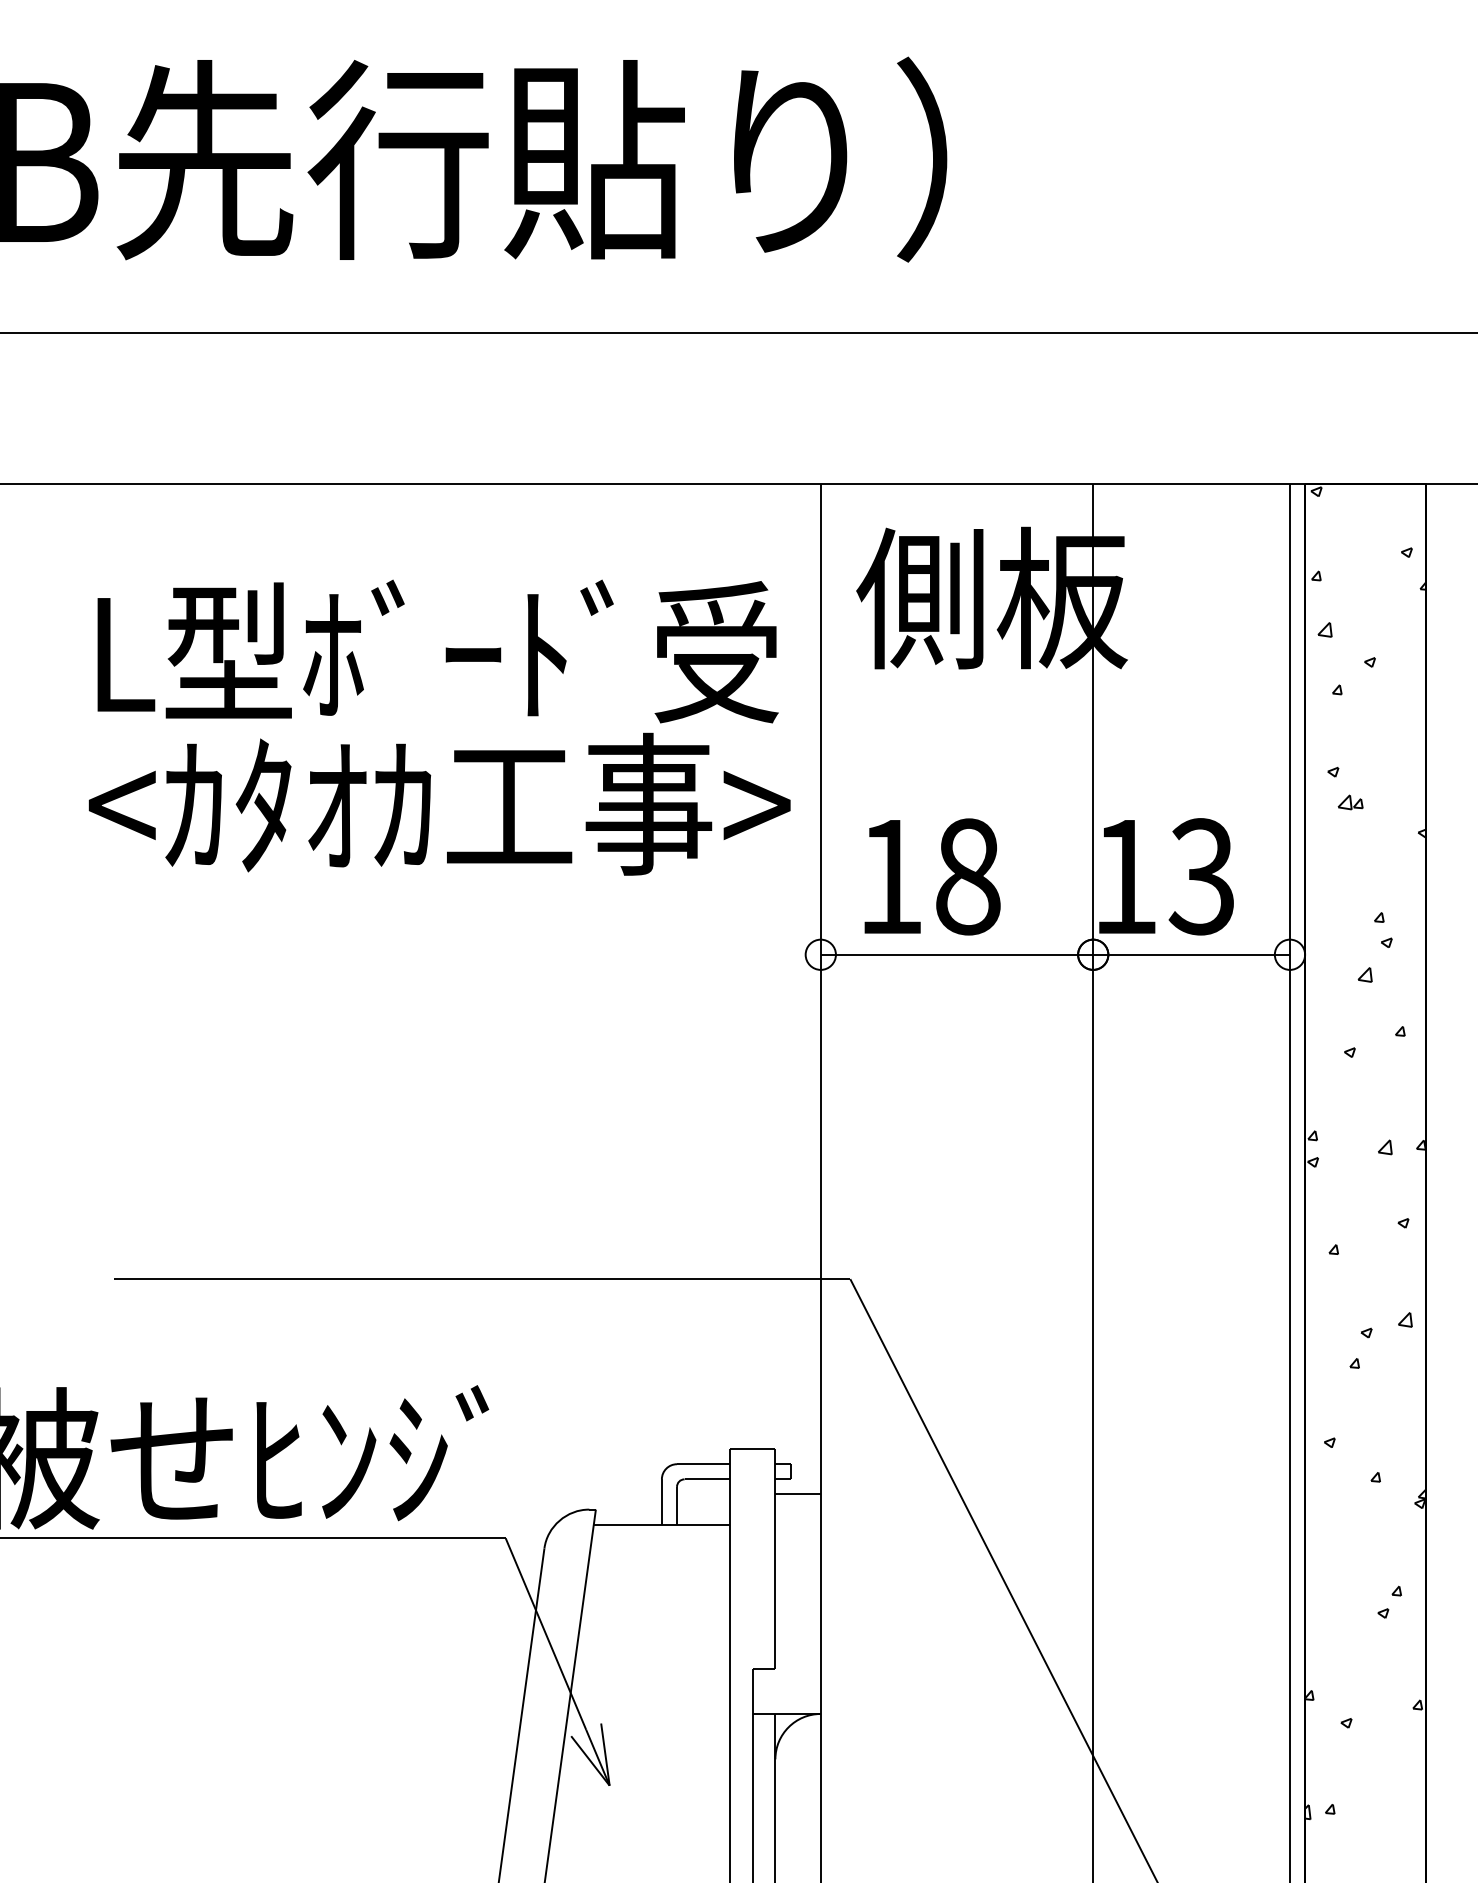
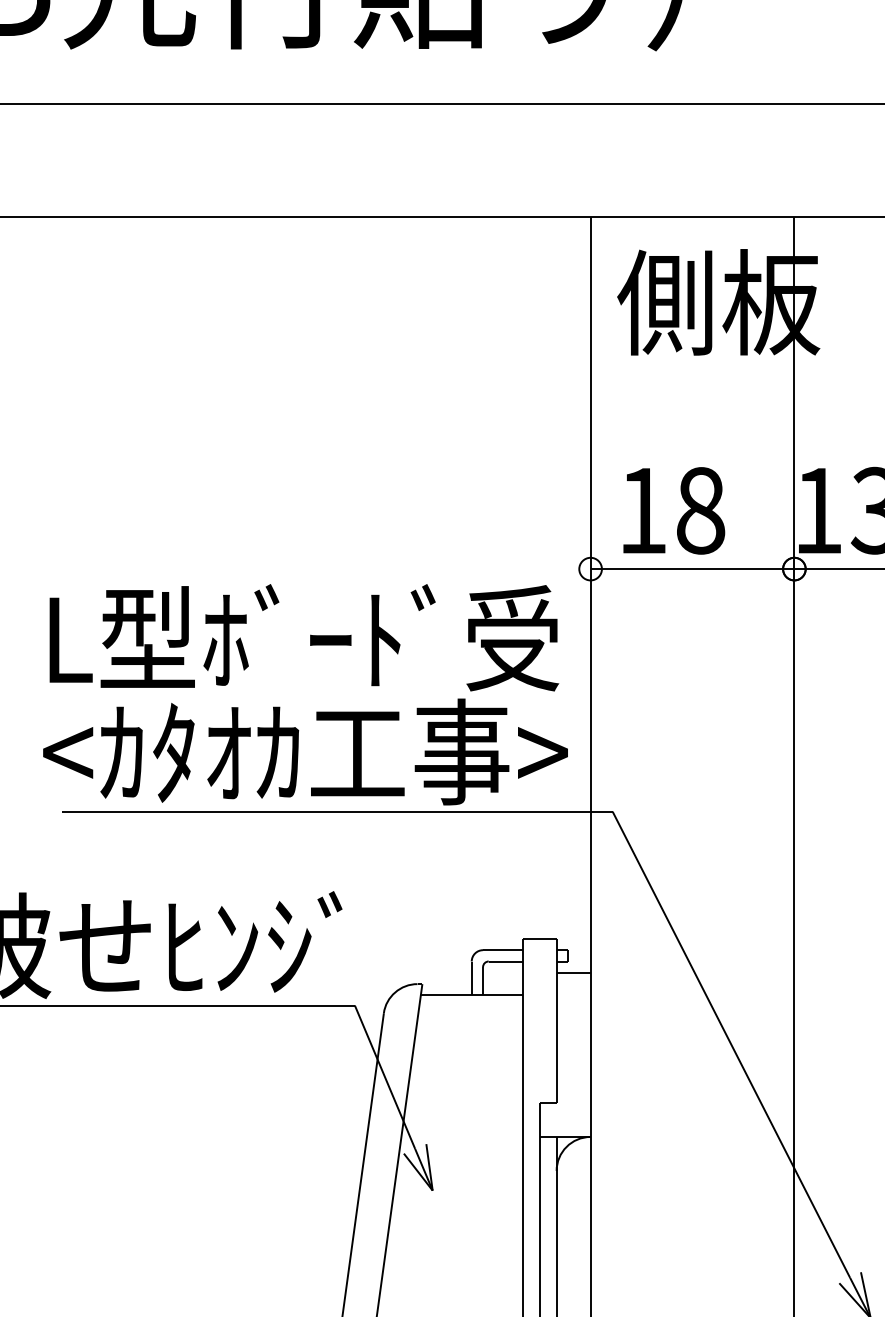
text: (439, 727) -> (305, 694), moved

